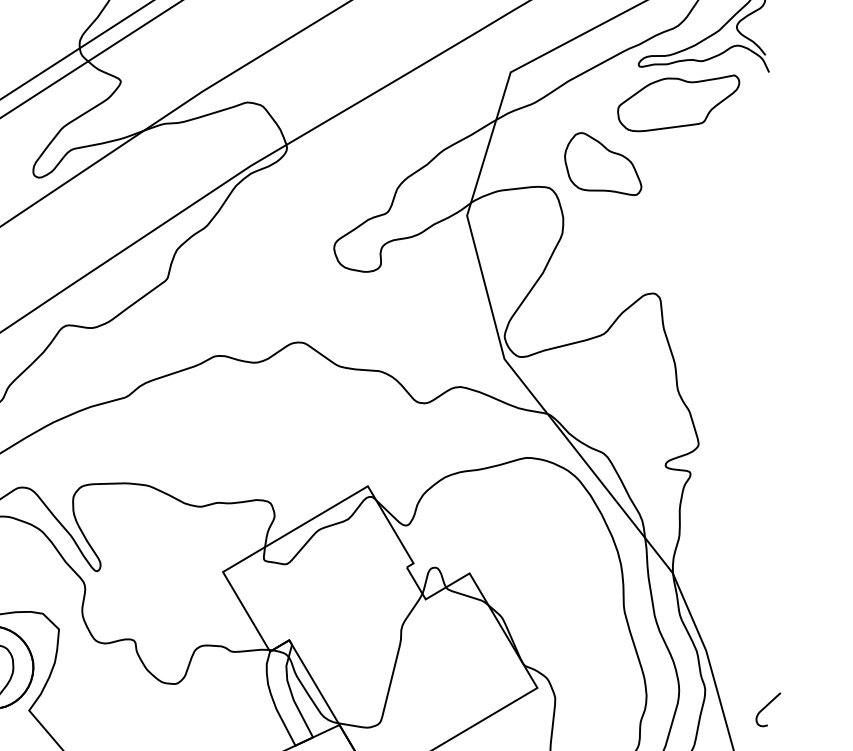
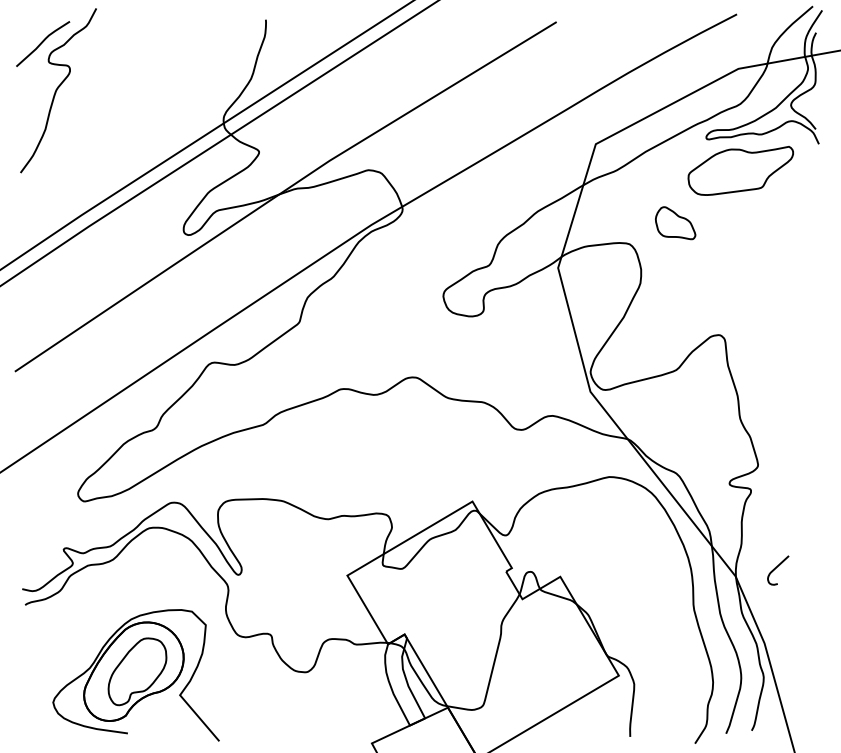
part: (602, 163) -> (675, 222), size x0.6
curve: (766, 707) -> (776, 568), moved

